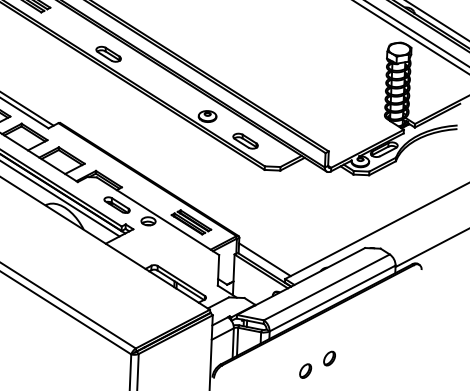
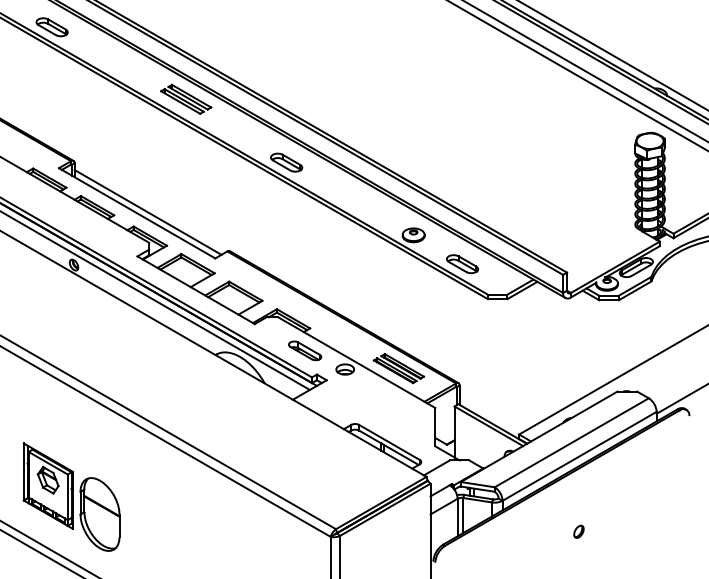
line: (264, 259) -> (492, 411), removed
part: (329, 358) -> (578, 531), size x0.7
part: (305, 370) -> (549, 548), removed

